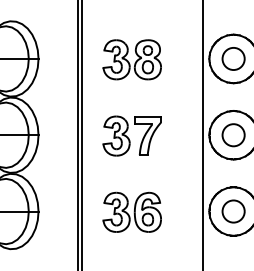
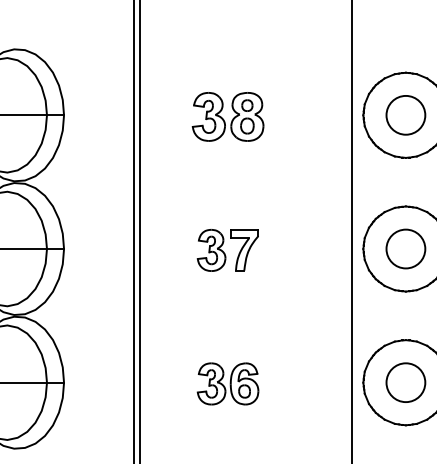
part: (131, 59) -> (226, 116), size x0.7
part: (131, 135) -> (226, 249), size x0.6
part: (131, 211) -> (226, 382), size x0.6

